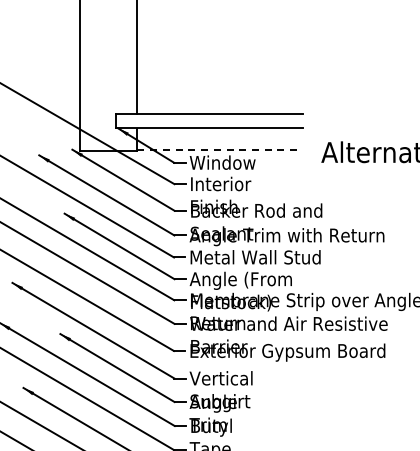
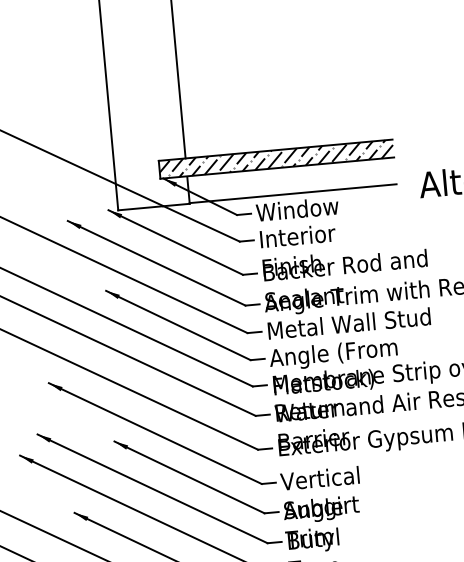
hatch: (209, 121) -> (276, 159), added
line: (220, 149) -> (293, 193), dashed -> solid

